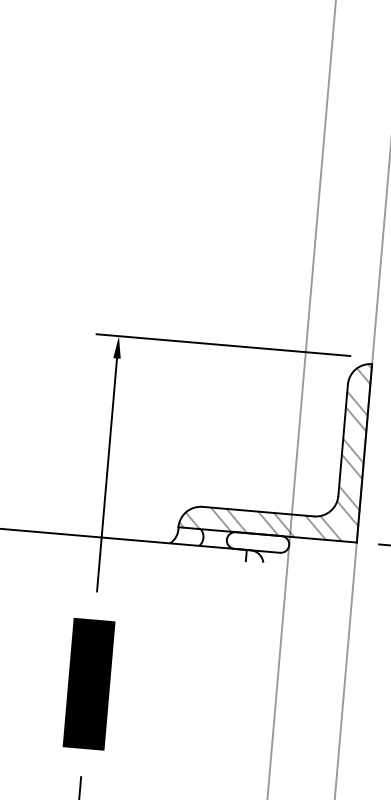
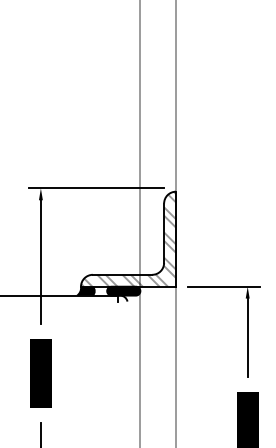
fill: (186, 535) -> (85, 290), added
fill: (257, 541) -> (123, 290), added

